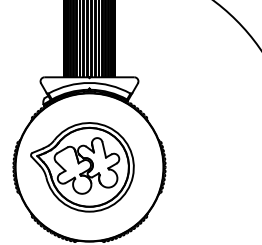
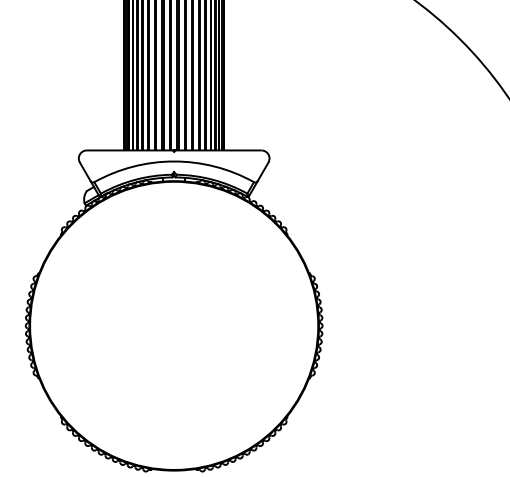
part: (82, 167) -> (160, 326), removed

